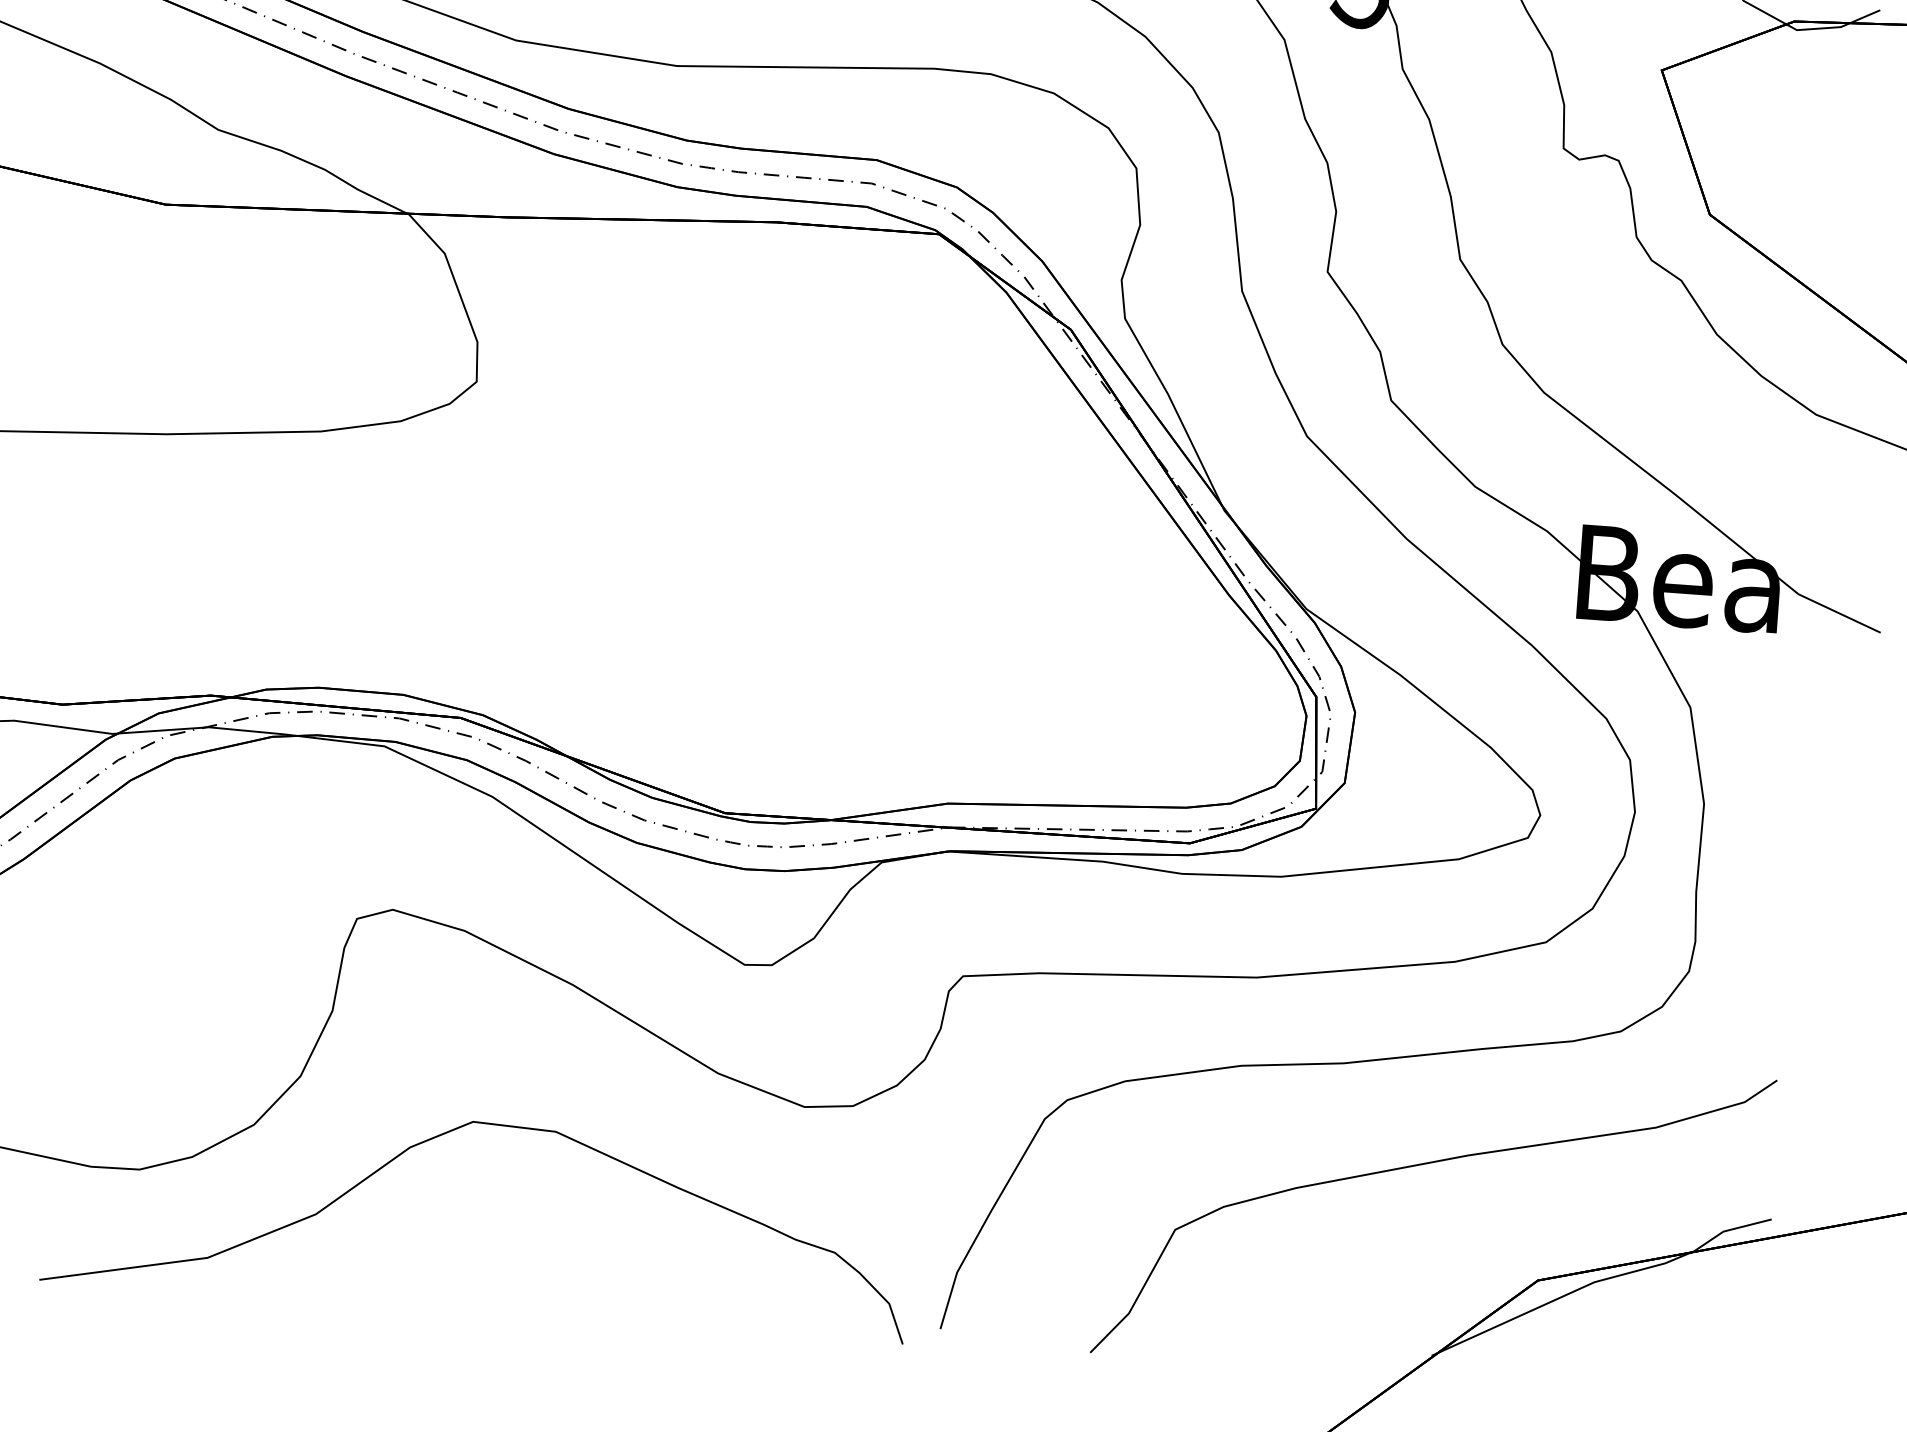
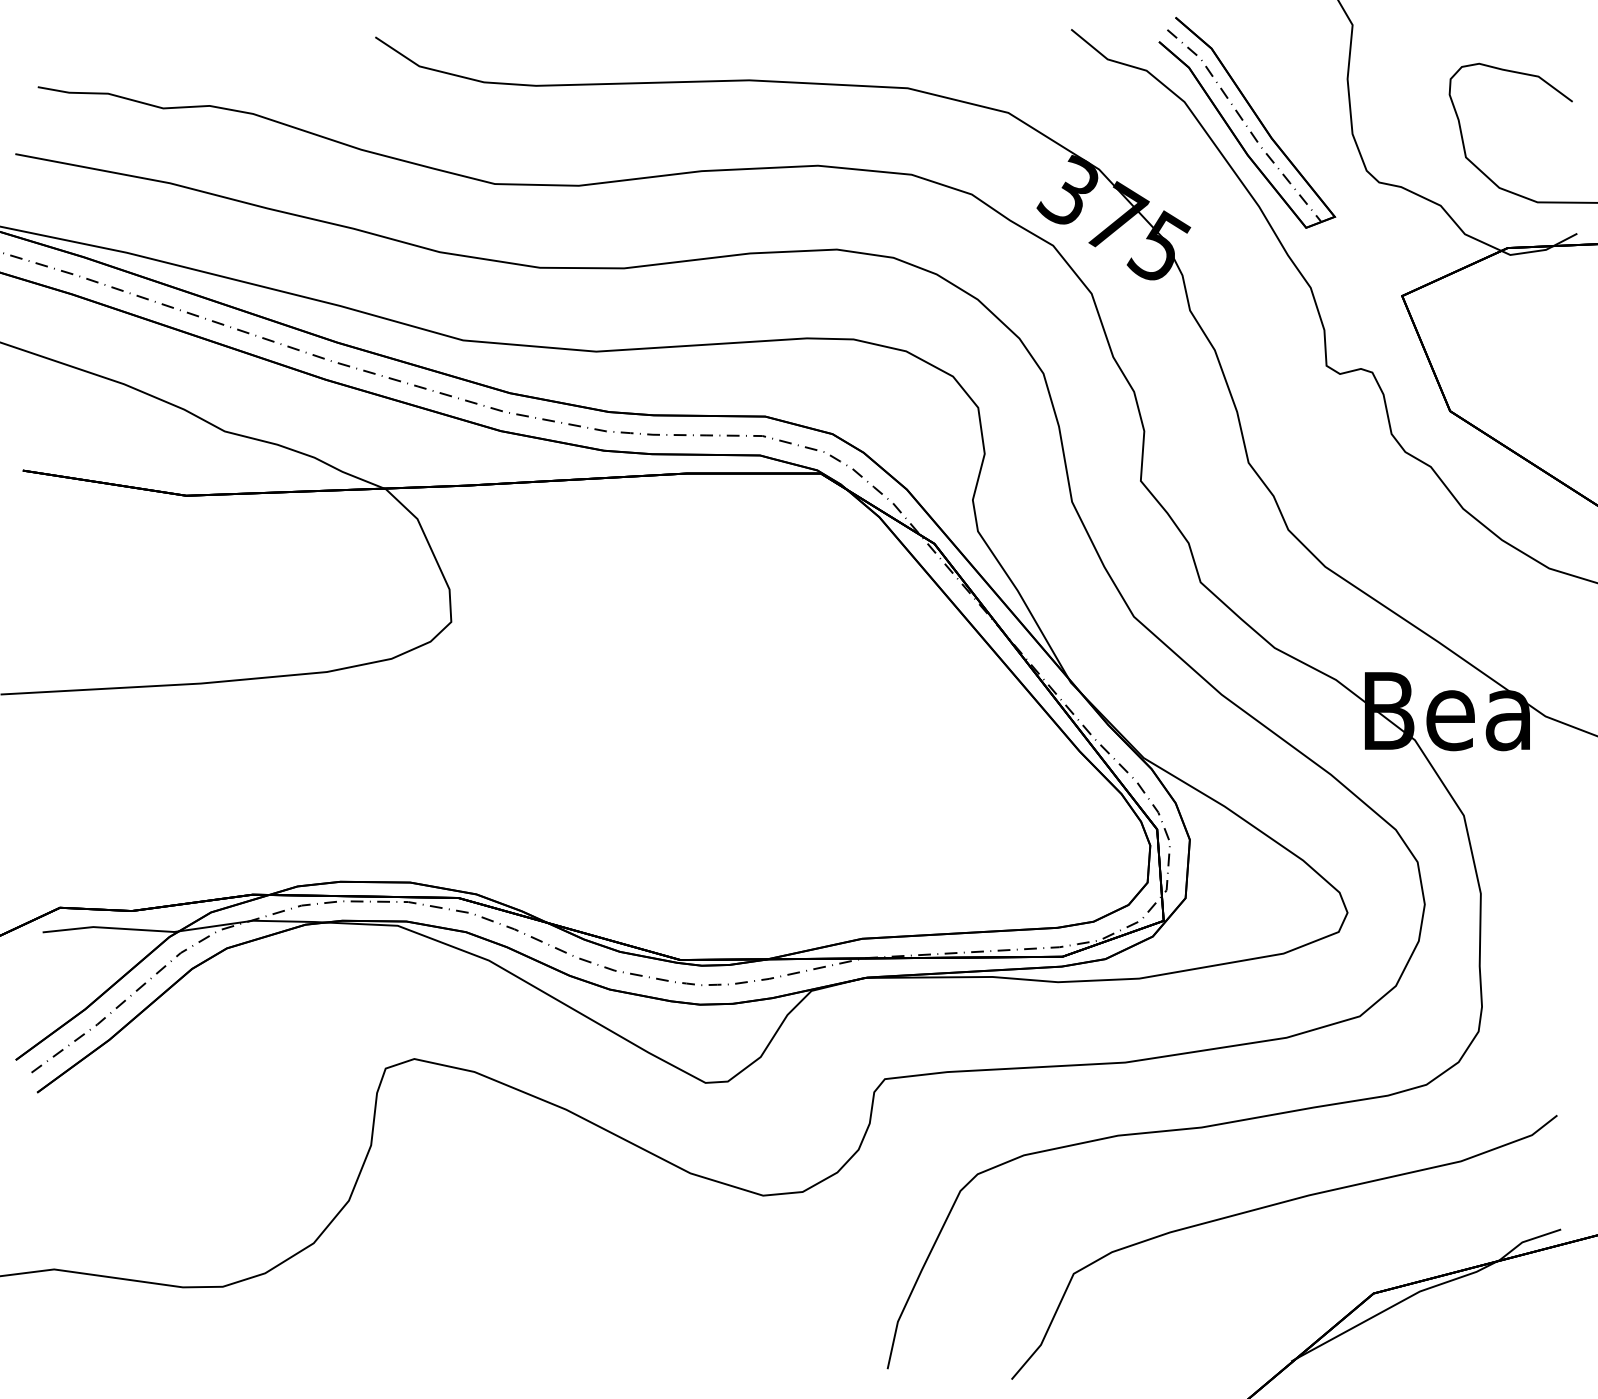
curve: (443, 1135) -> (469, 1240), removed

